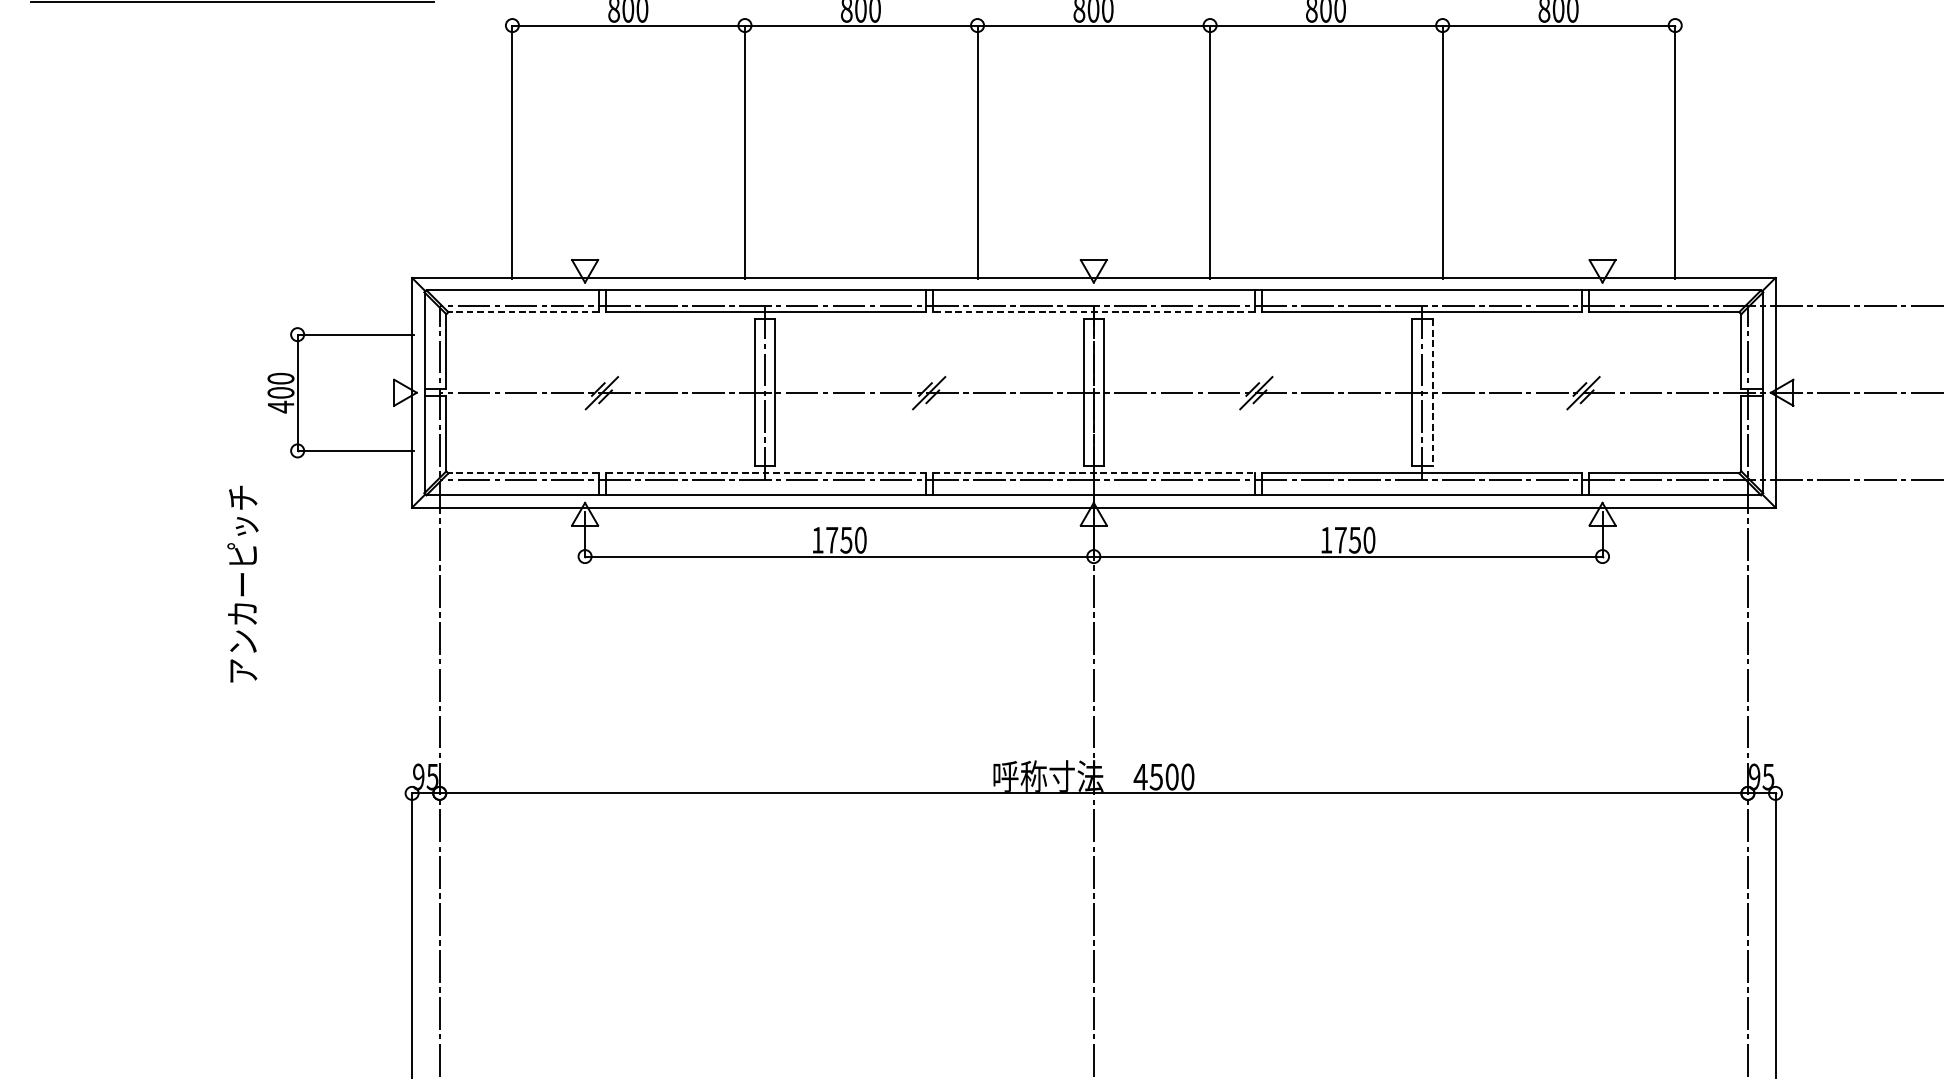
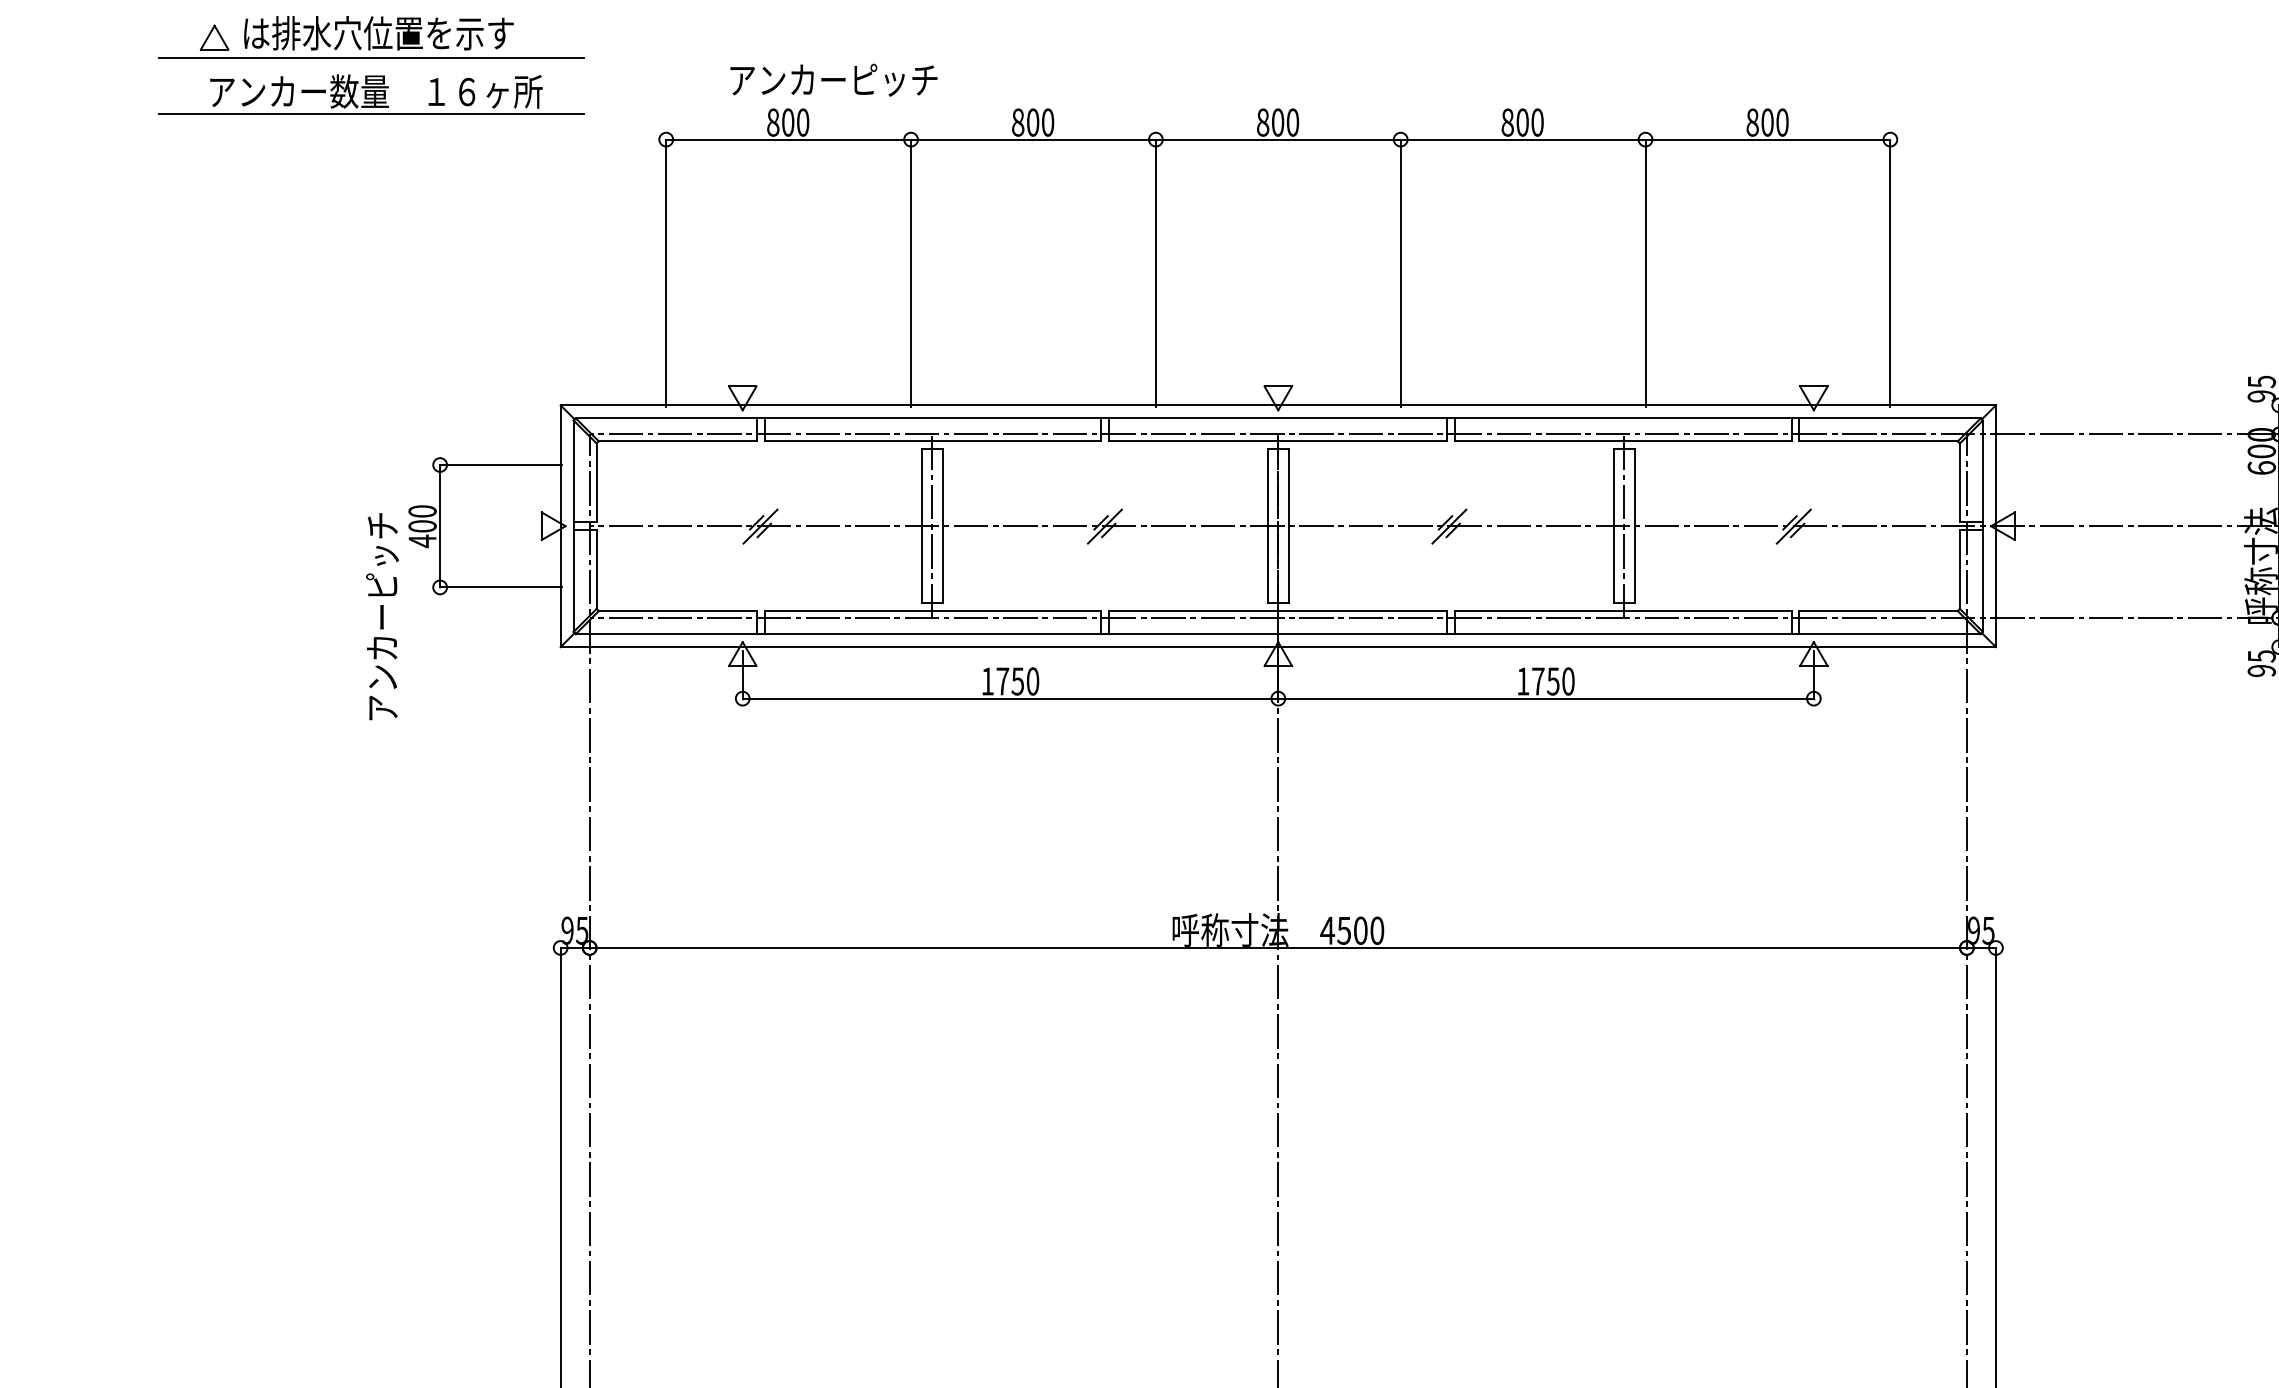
line: (523, 312) -> (677, 441), dashed -> solid
line: (1093, 312) -> (1277, 441), dashed -> solid
line: (1432, 393) -> (1634, 526), dashed -> solid
line: (523, 473) -> (677, 611), dashed -> solid
line: (766, 473) -> (933, 611), dashed -> solid
line: (1094, 473) -> (1278, 611), dashed -> solid
text: (242, 583) -> (382, 616), moved

